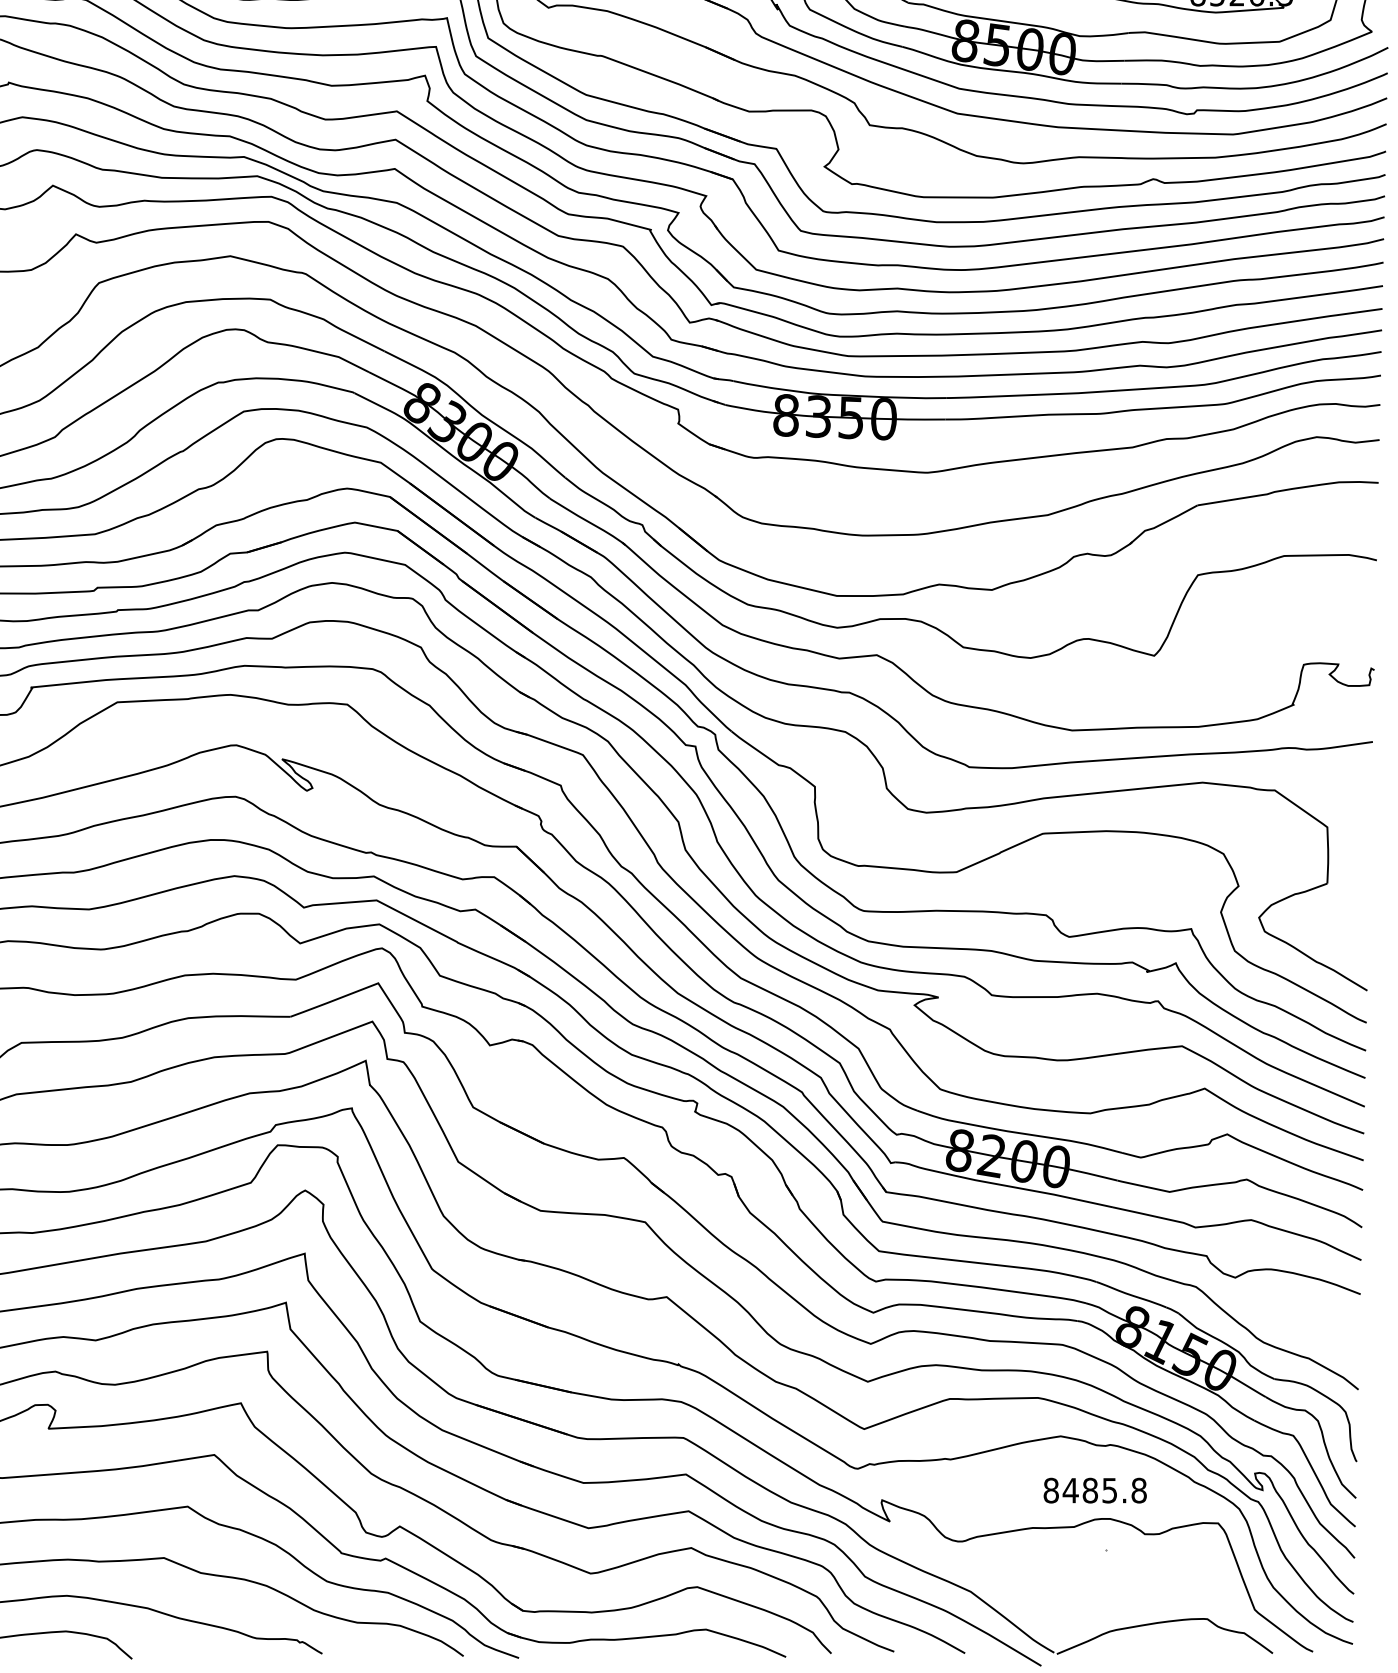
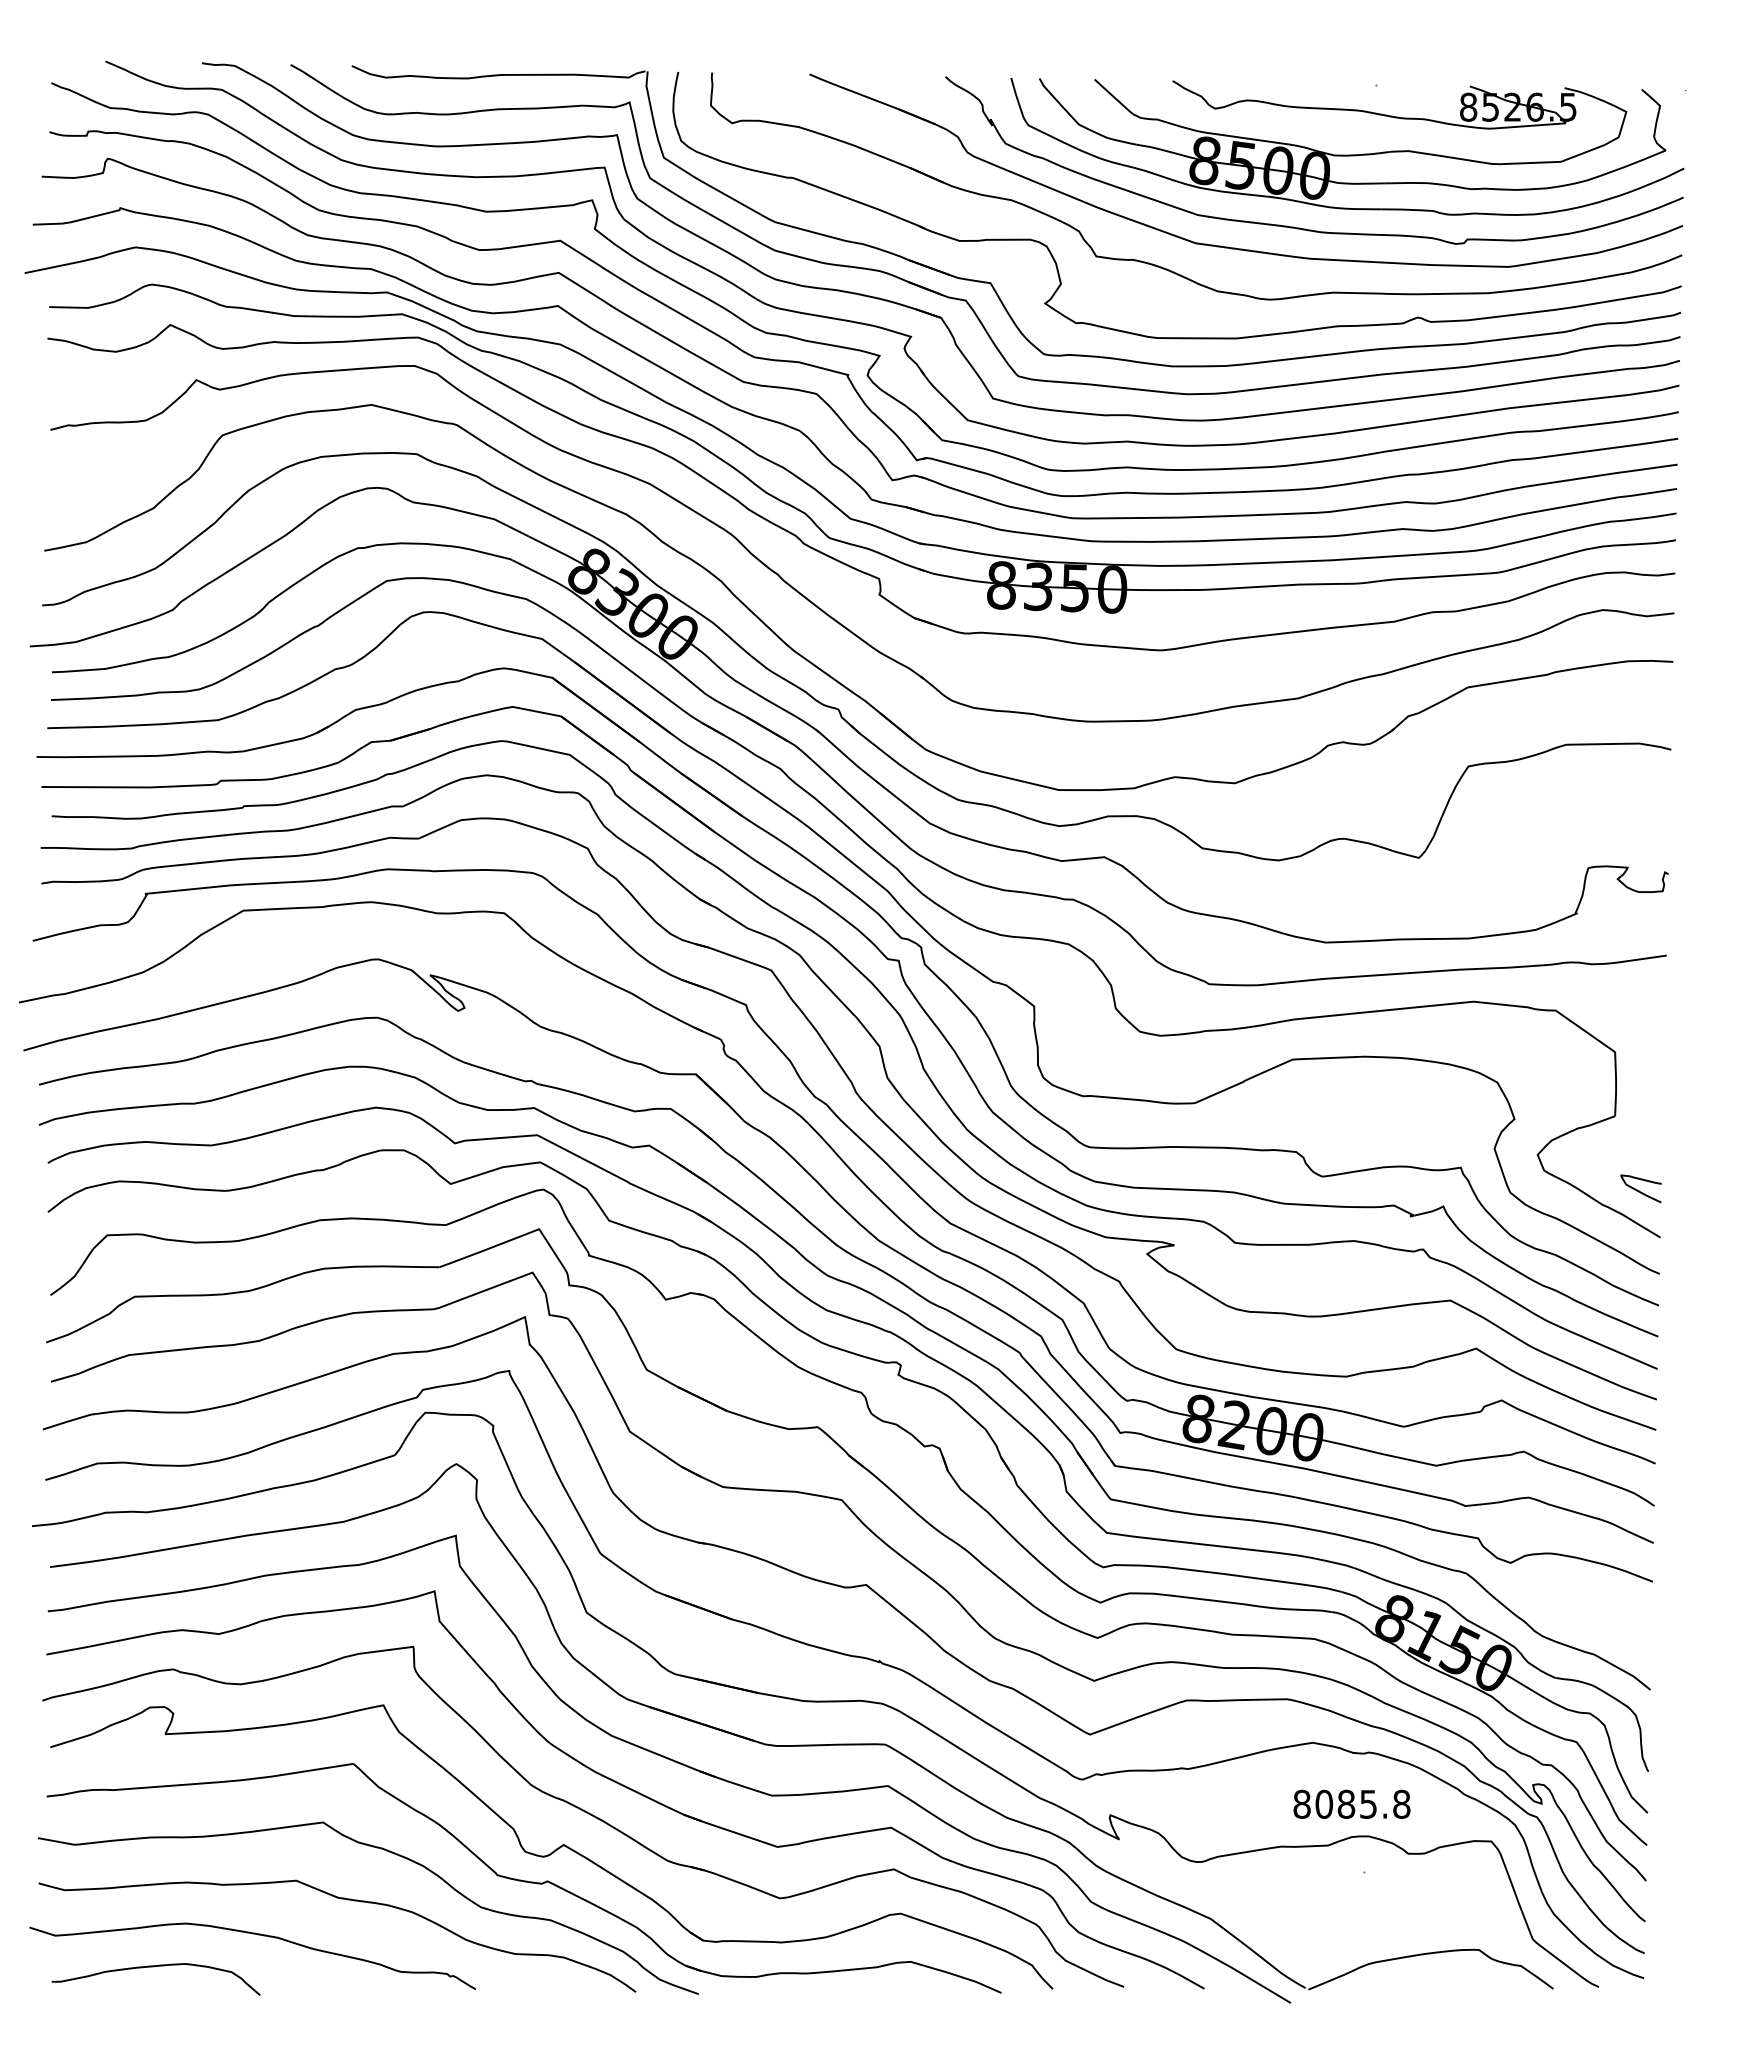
curve: (1348, 949) -> (1639, 1190), added
text: (1071, 1489) -> (1324, 1803), 8485.8 -> 8085.8

